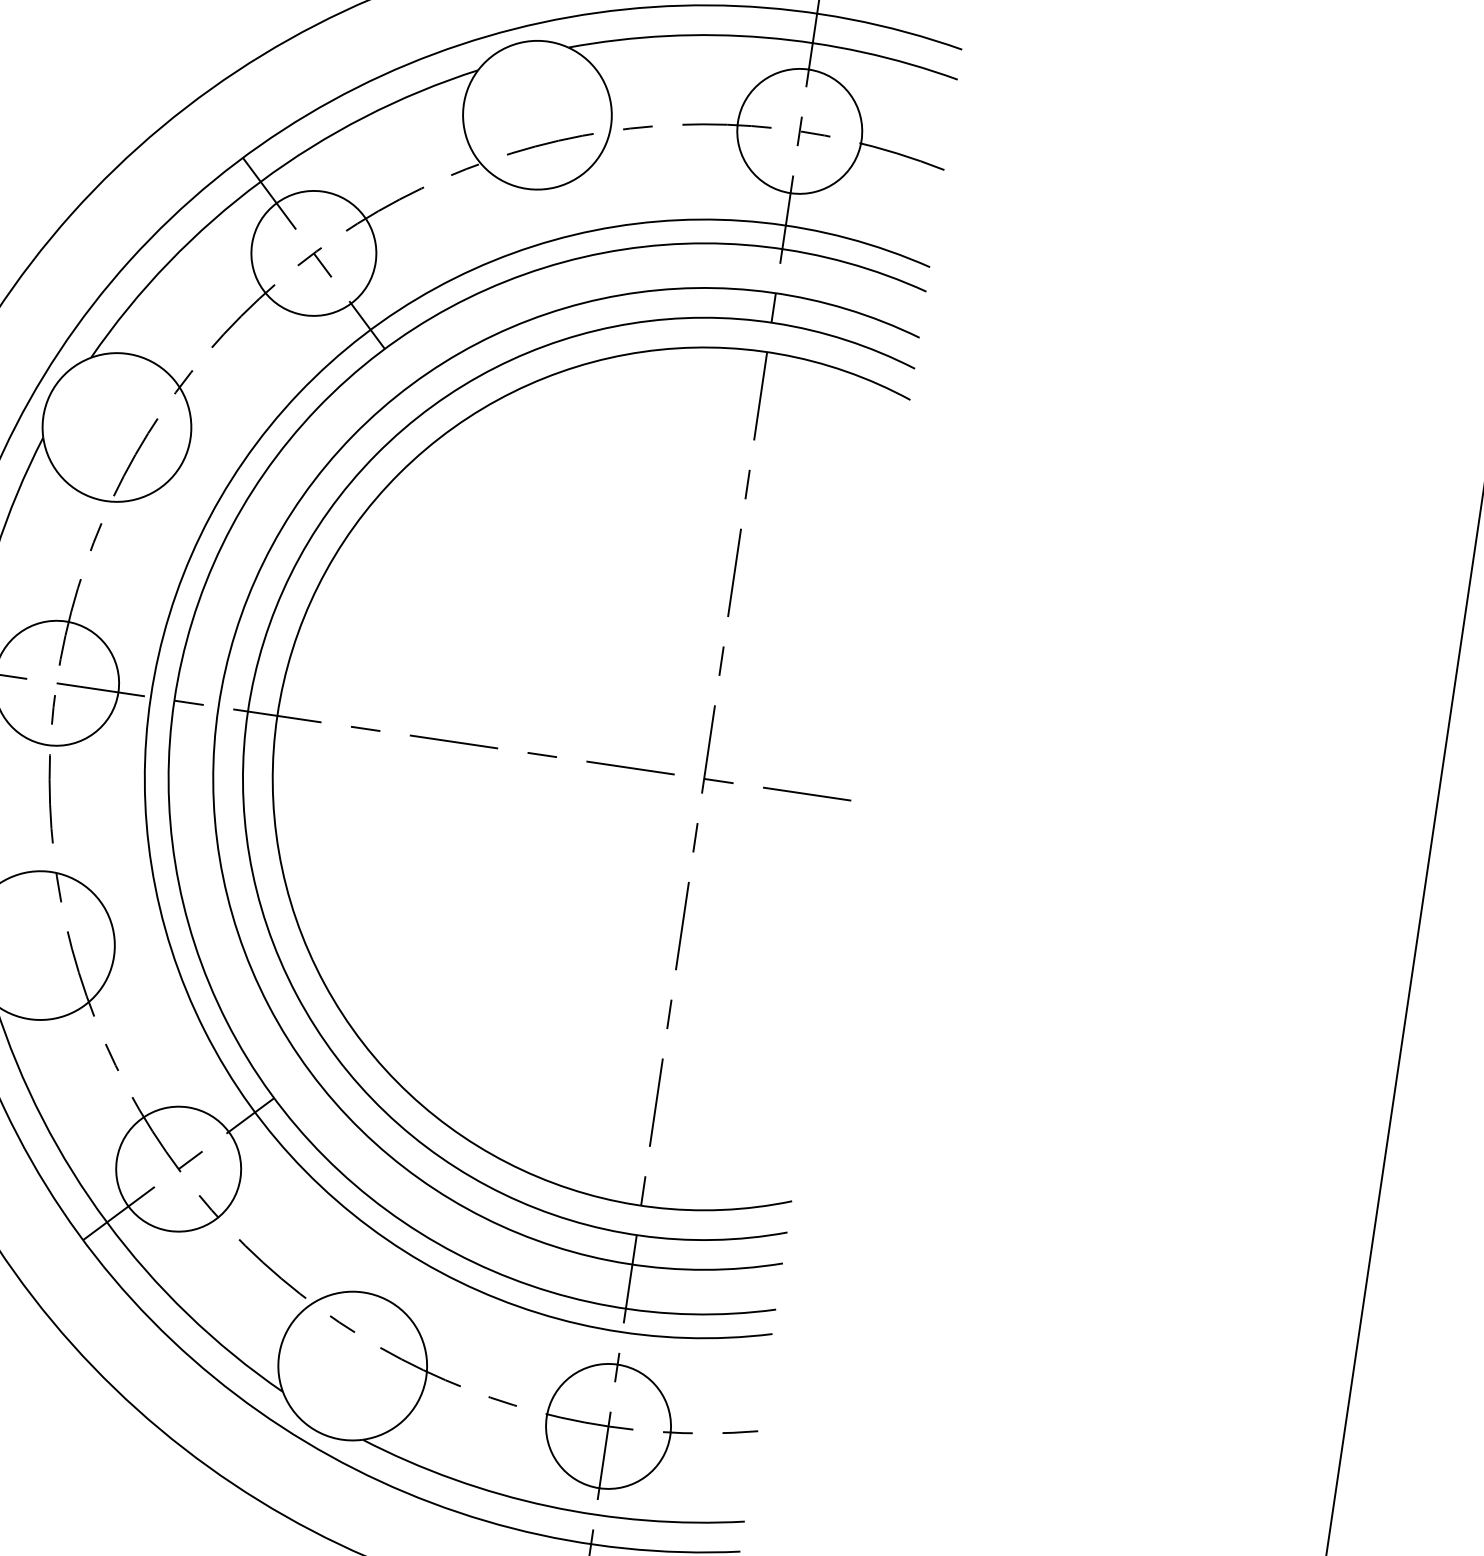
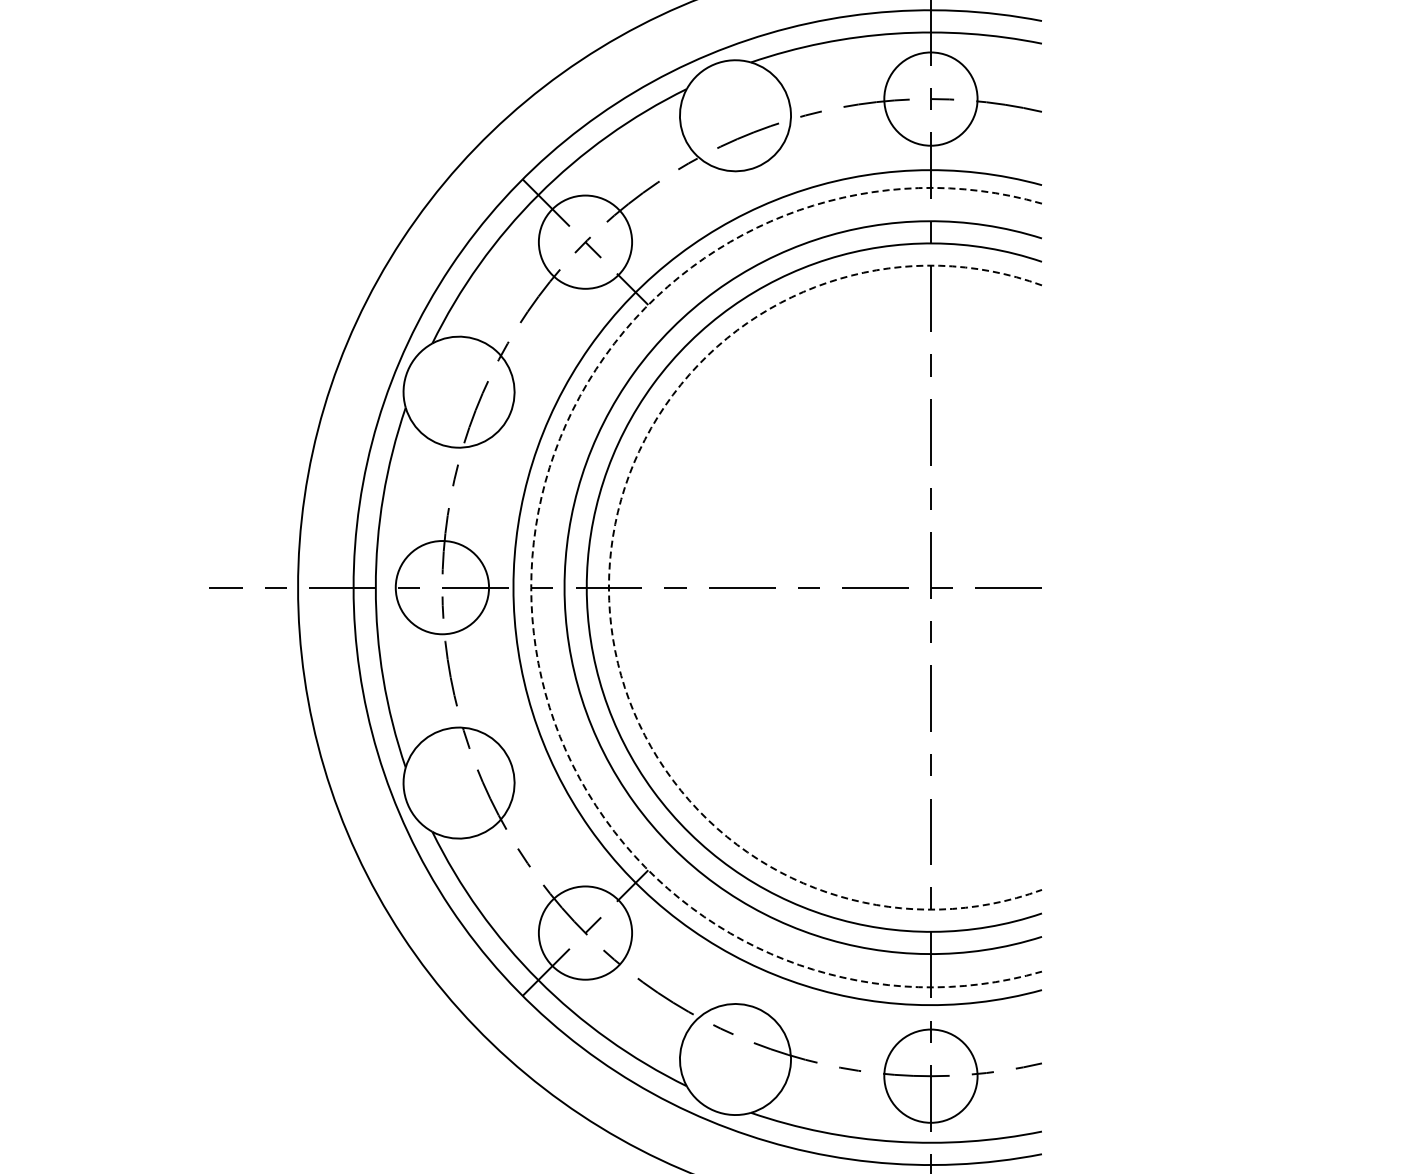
arc: (174, 700) -> (531, 587), solid -> dashed
arc: (276, 715) -> (608, 587), solid -> dashed

